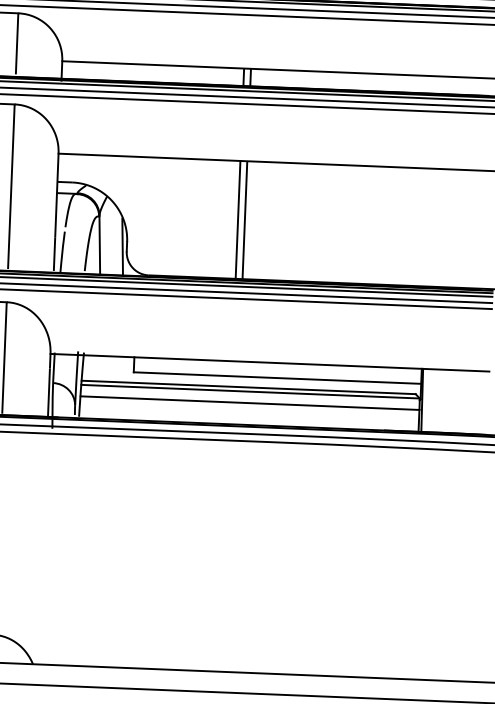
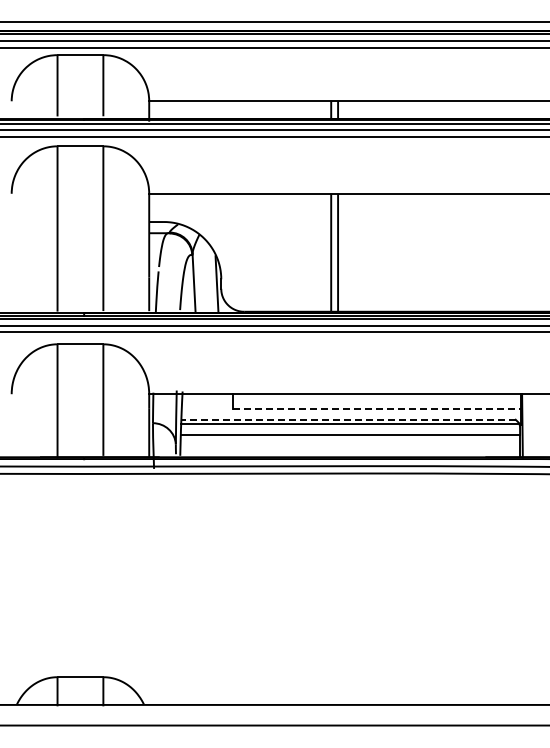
line: (277, 378) -> (376, 409), solid -> dashed
line: (248, 387) -> (348, 419), solid -> dashed

